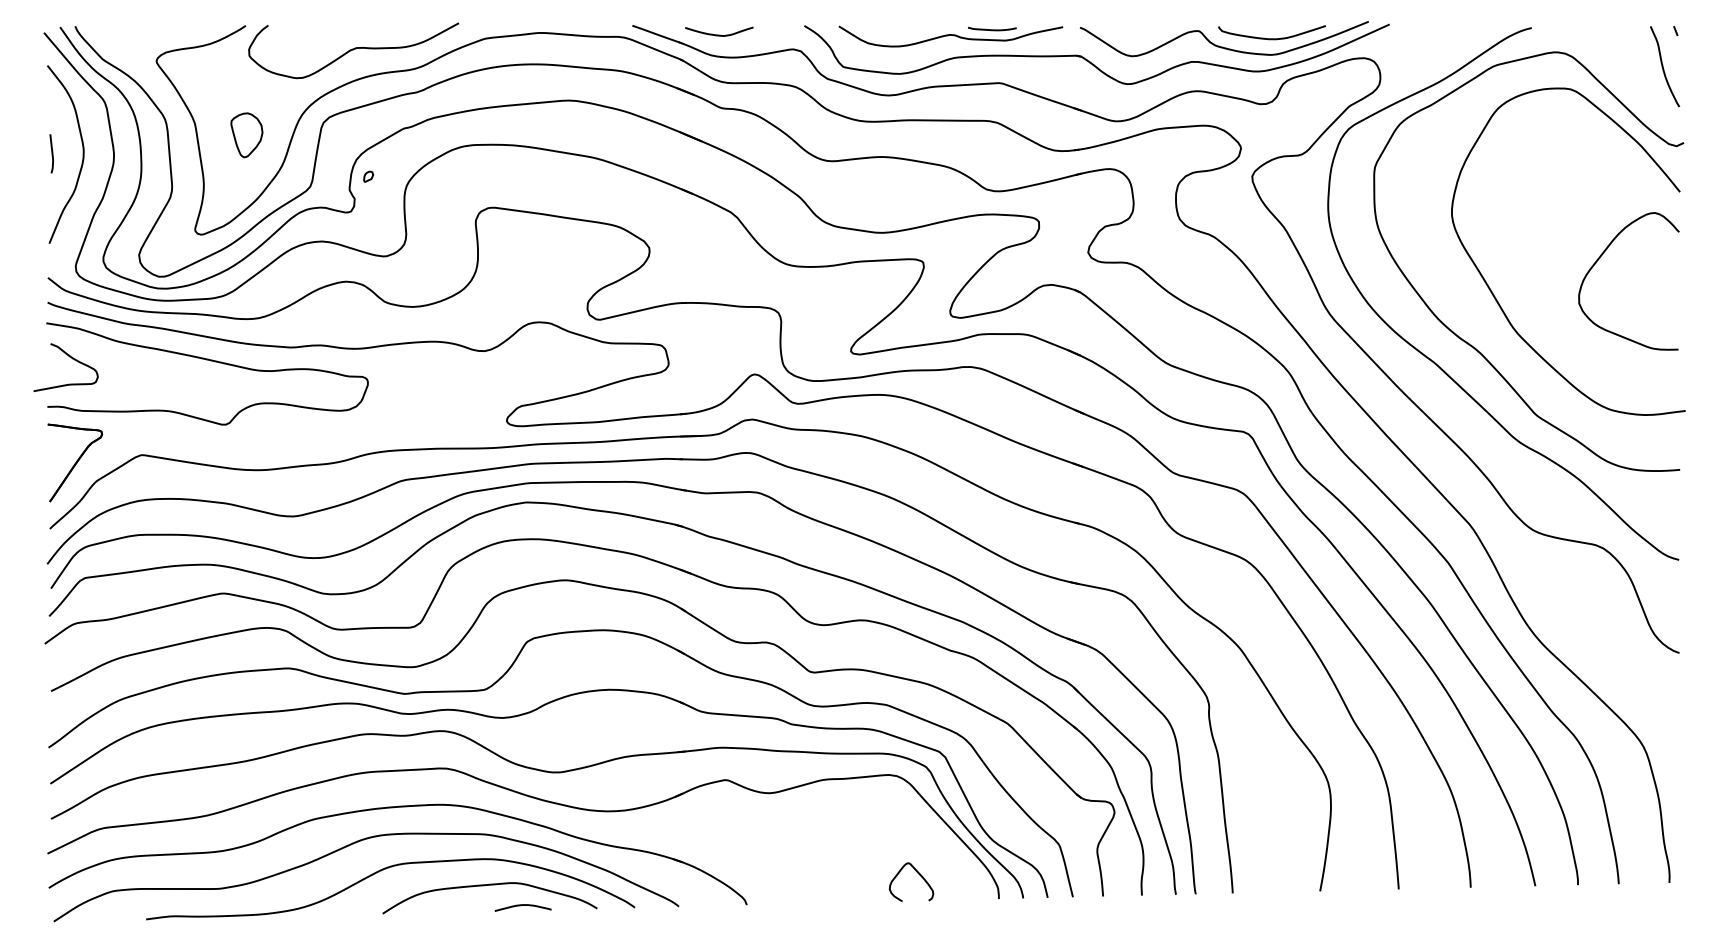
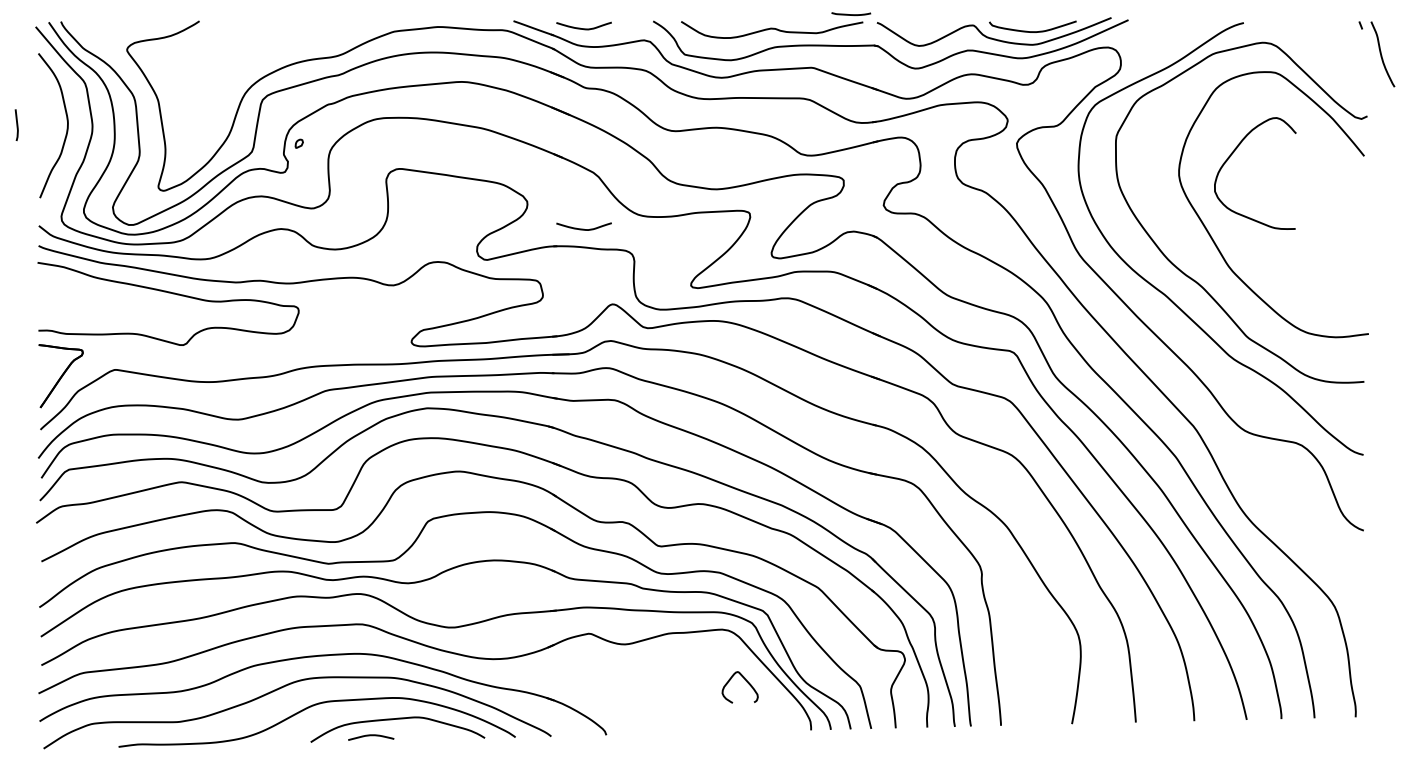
curve: (992, 29) -> (851, 14), moved
curve: (353, 50) -> (287, 41), removed
curve: (1663, 66) -> (1381, 54), moved
part: (246, 135) -> (200, 110), removed
line: (51, 153) -> (16, 124), moved
curve: (1600, 258) -> (1232, 154), moved
curve: (719, 281) -> (584, 228), added
curve: (72, 359) -> (58, 292), removed
curve: (918, 874) -> (745, 681), moved
curve: (522, 905) -> (370, 735), moved

